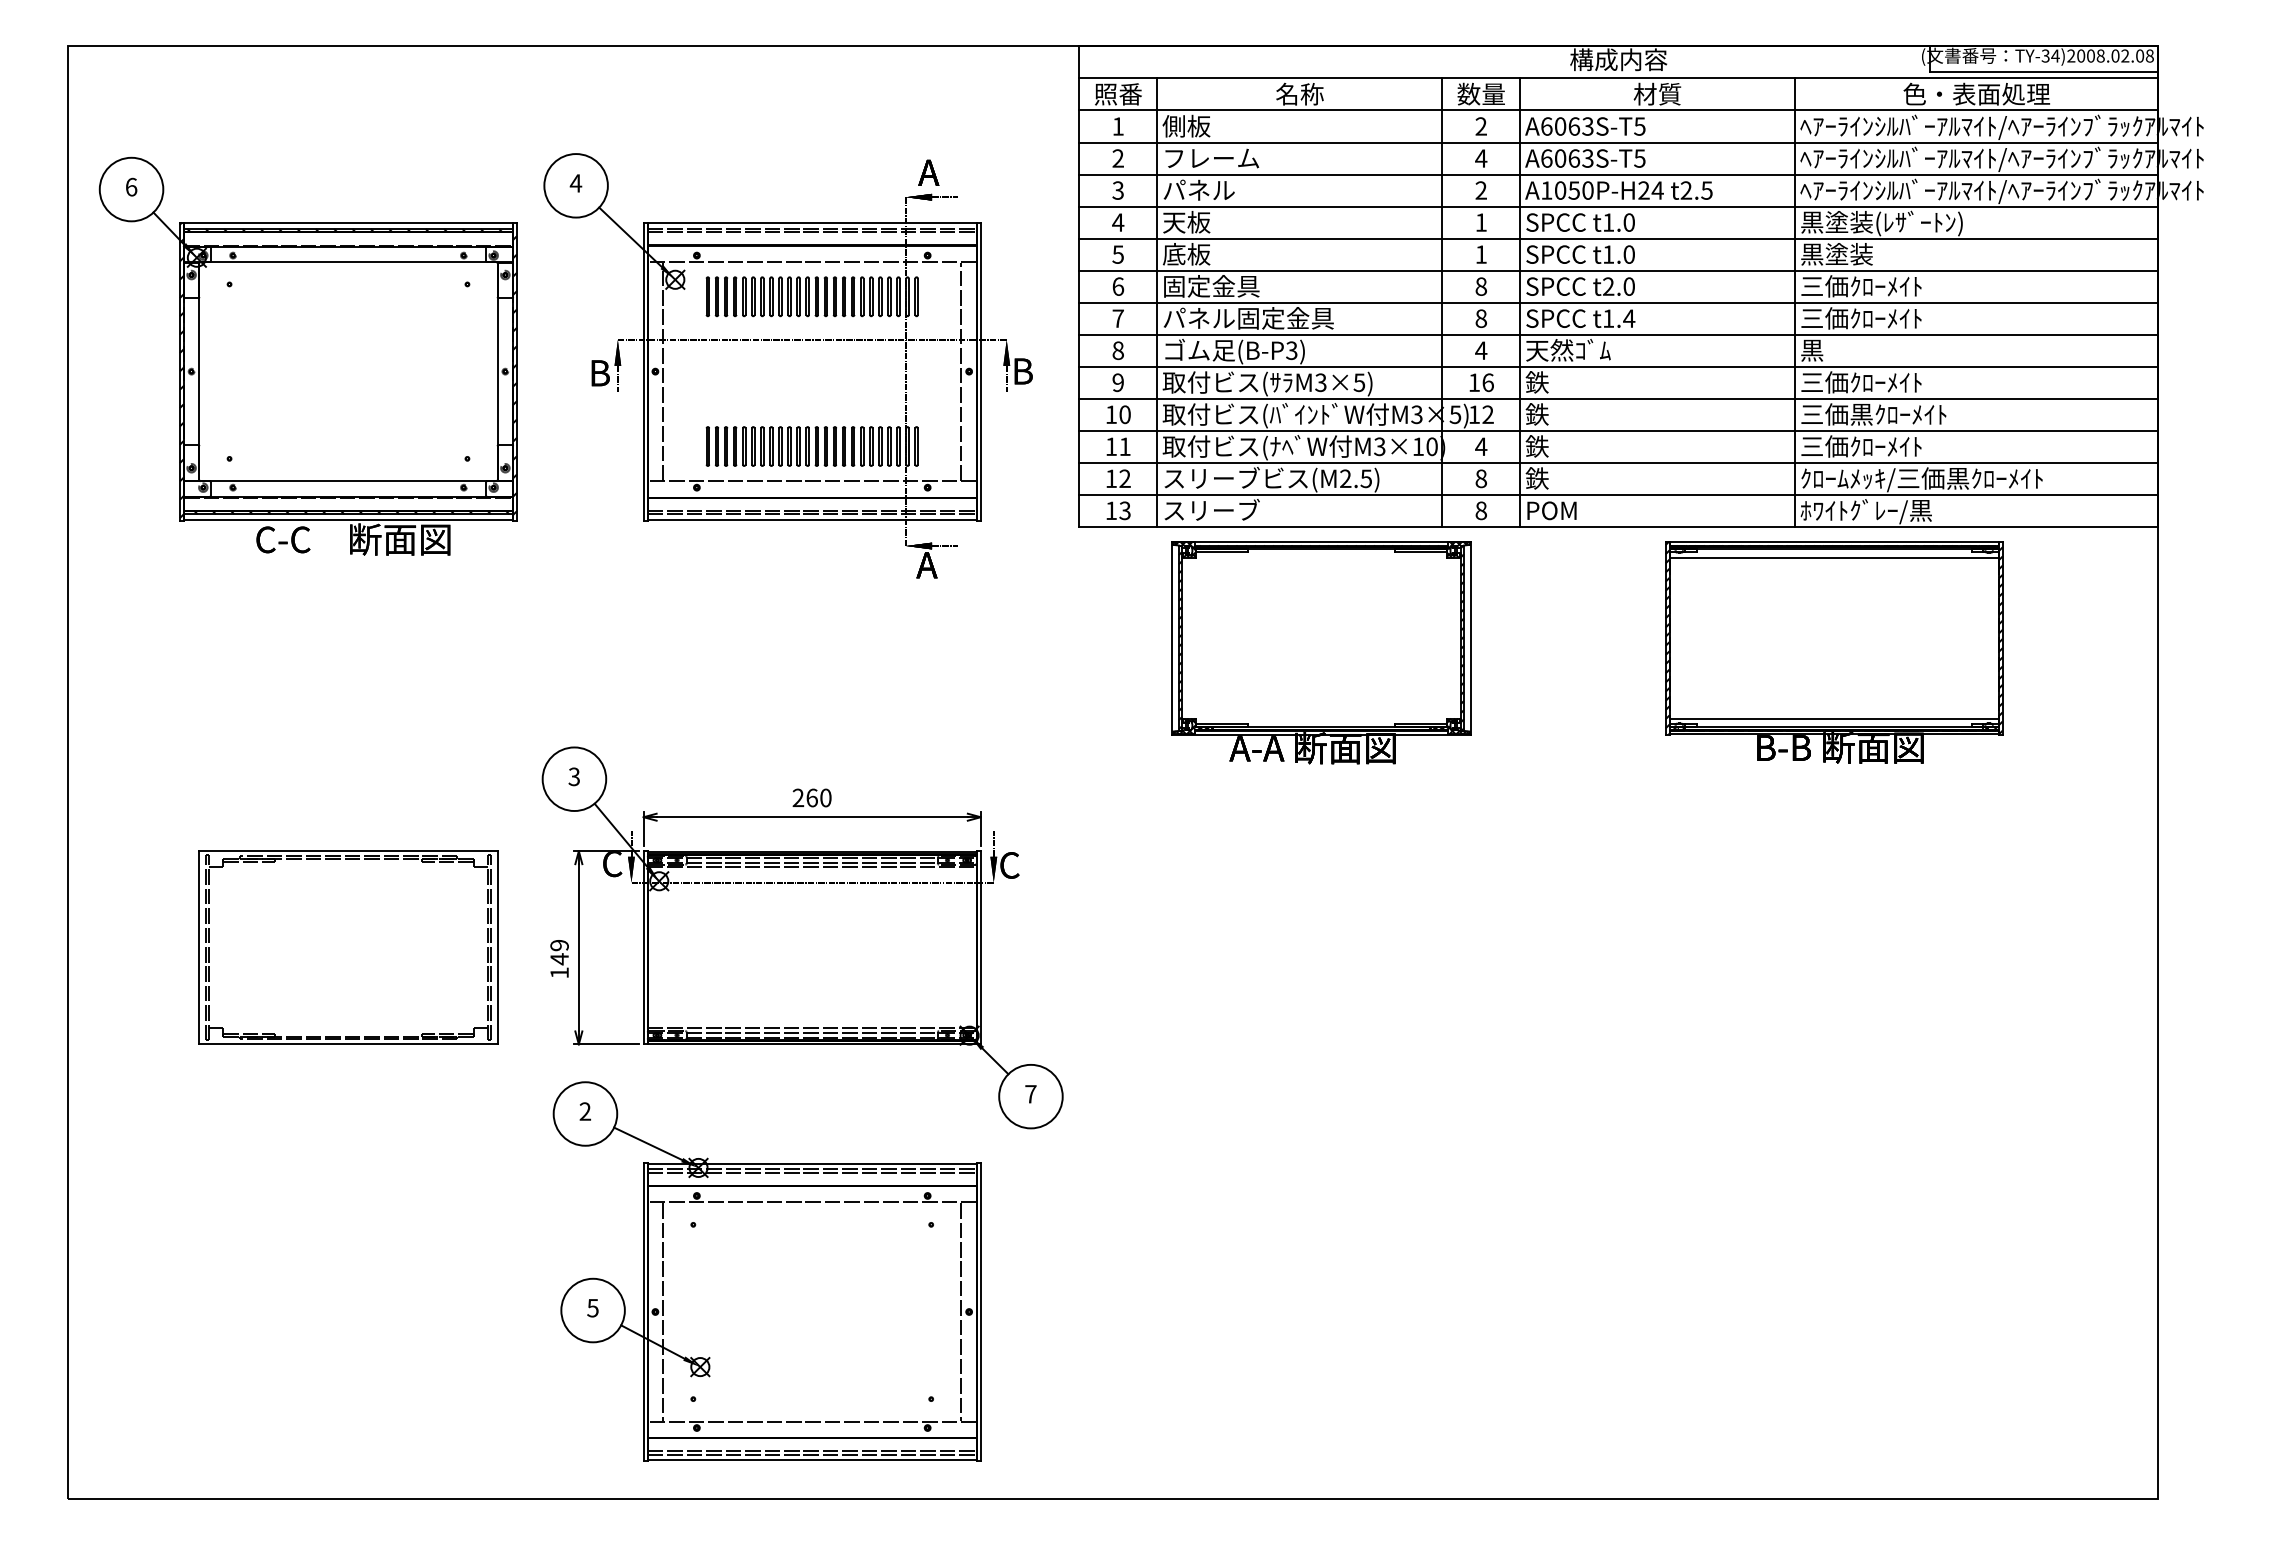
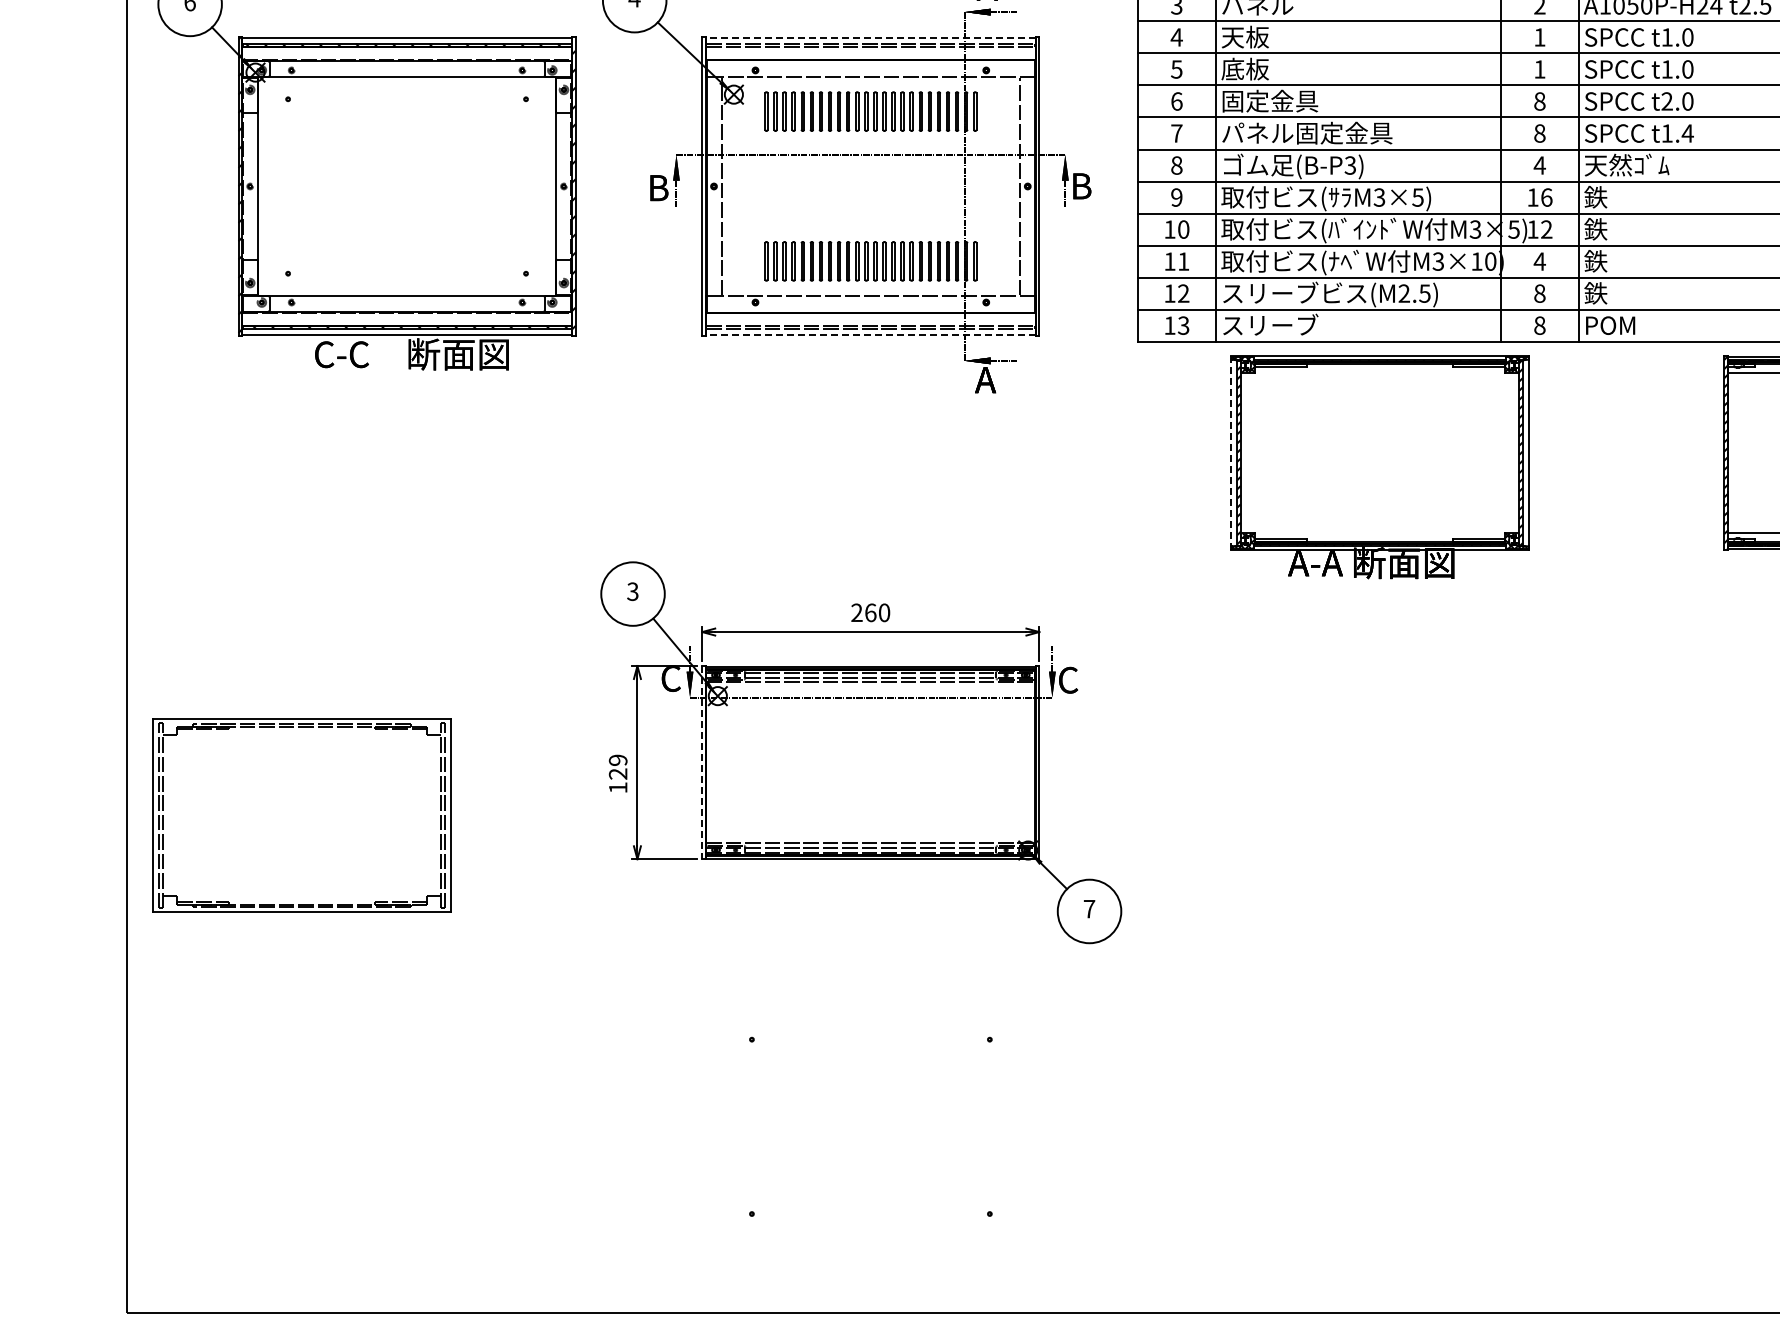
line: (812, 223) -> (871, 38), solid -> dashed
line: (812, 520) -> (871, 335), solid -> dashed
line: (1172, 638) -> (1231, 453), solid -> dashed
part: (348, 947) -> (302, 815), moved
line: (643, 947) -> (702, 762), solid -> dashed
text: (559, 959) -> (618, 774), 149 -> 129
part: (766, 1271) -> (825, 1086), removed

